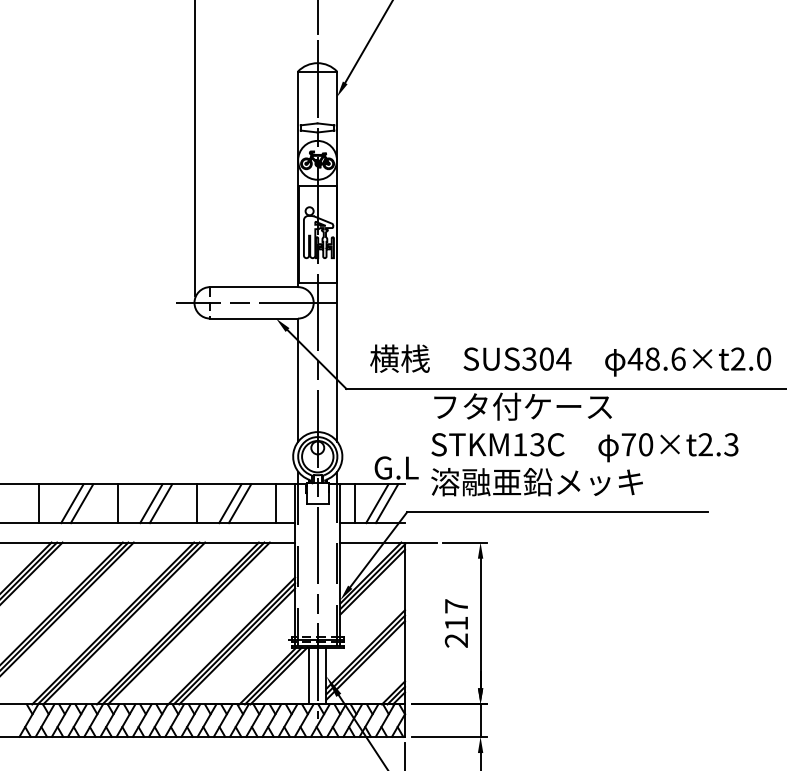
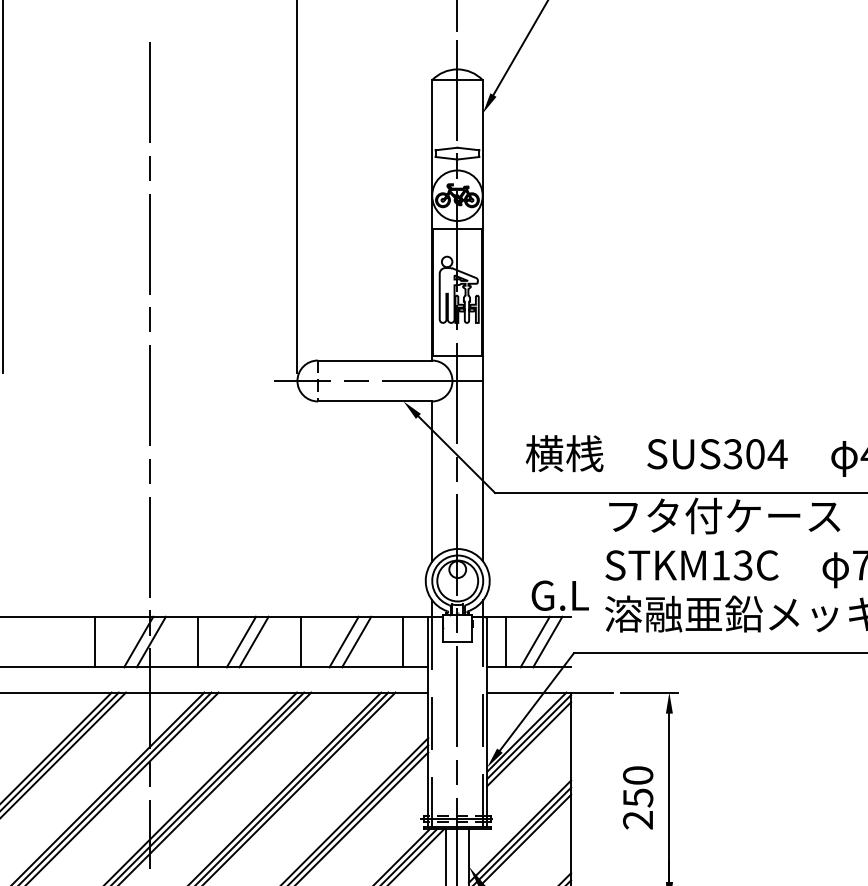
line: (81, 360) -> (150, 455), added
text: (456, 614) -> (638, 786), 217 -> 250

